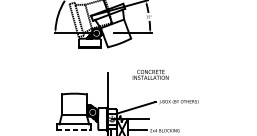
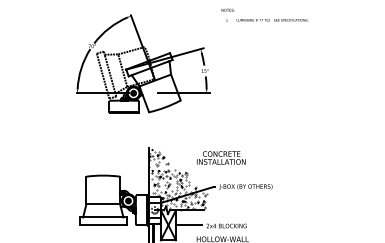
text: (150, 74) -> (221, 157), moved
hatch: (128, 96) -> (177, 179), added
line: (74, 129) -> (103, 224), dashed -> solid

